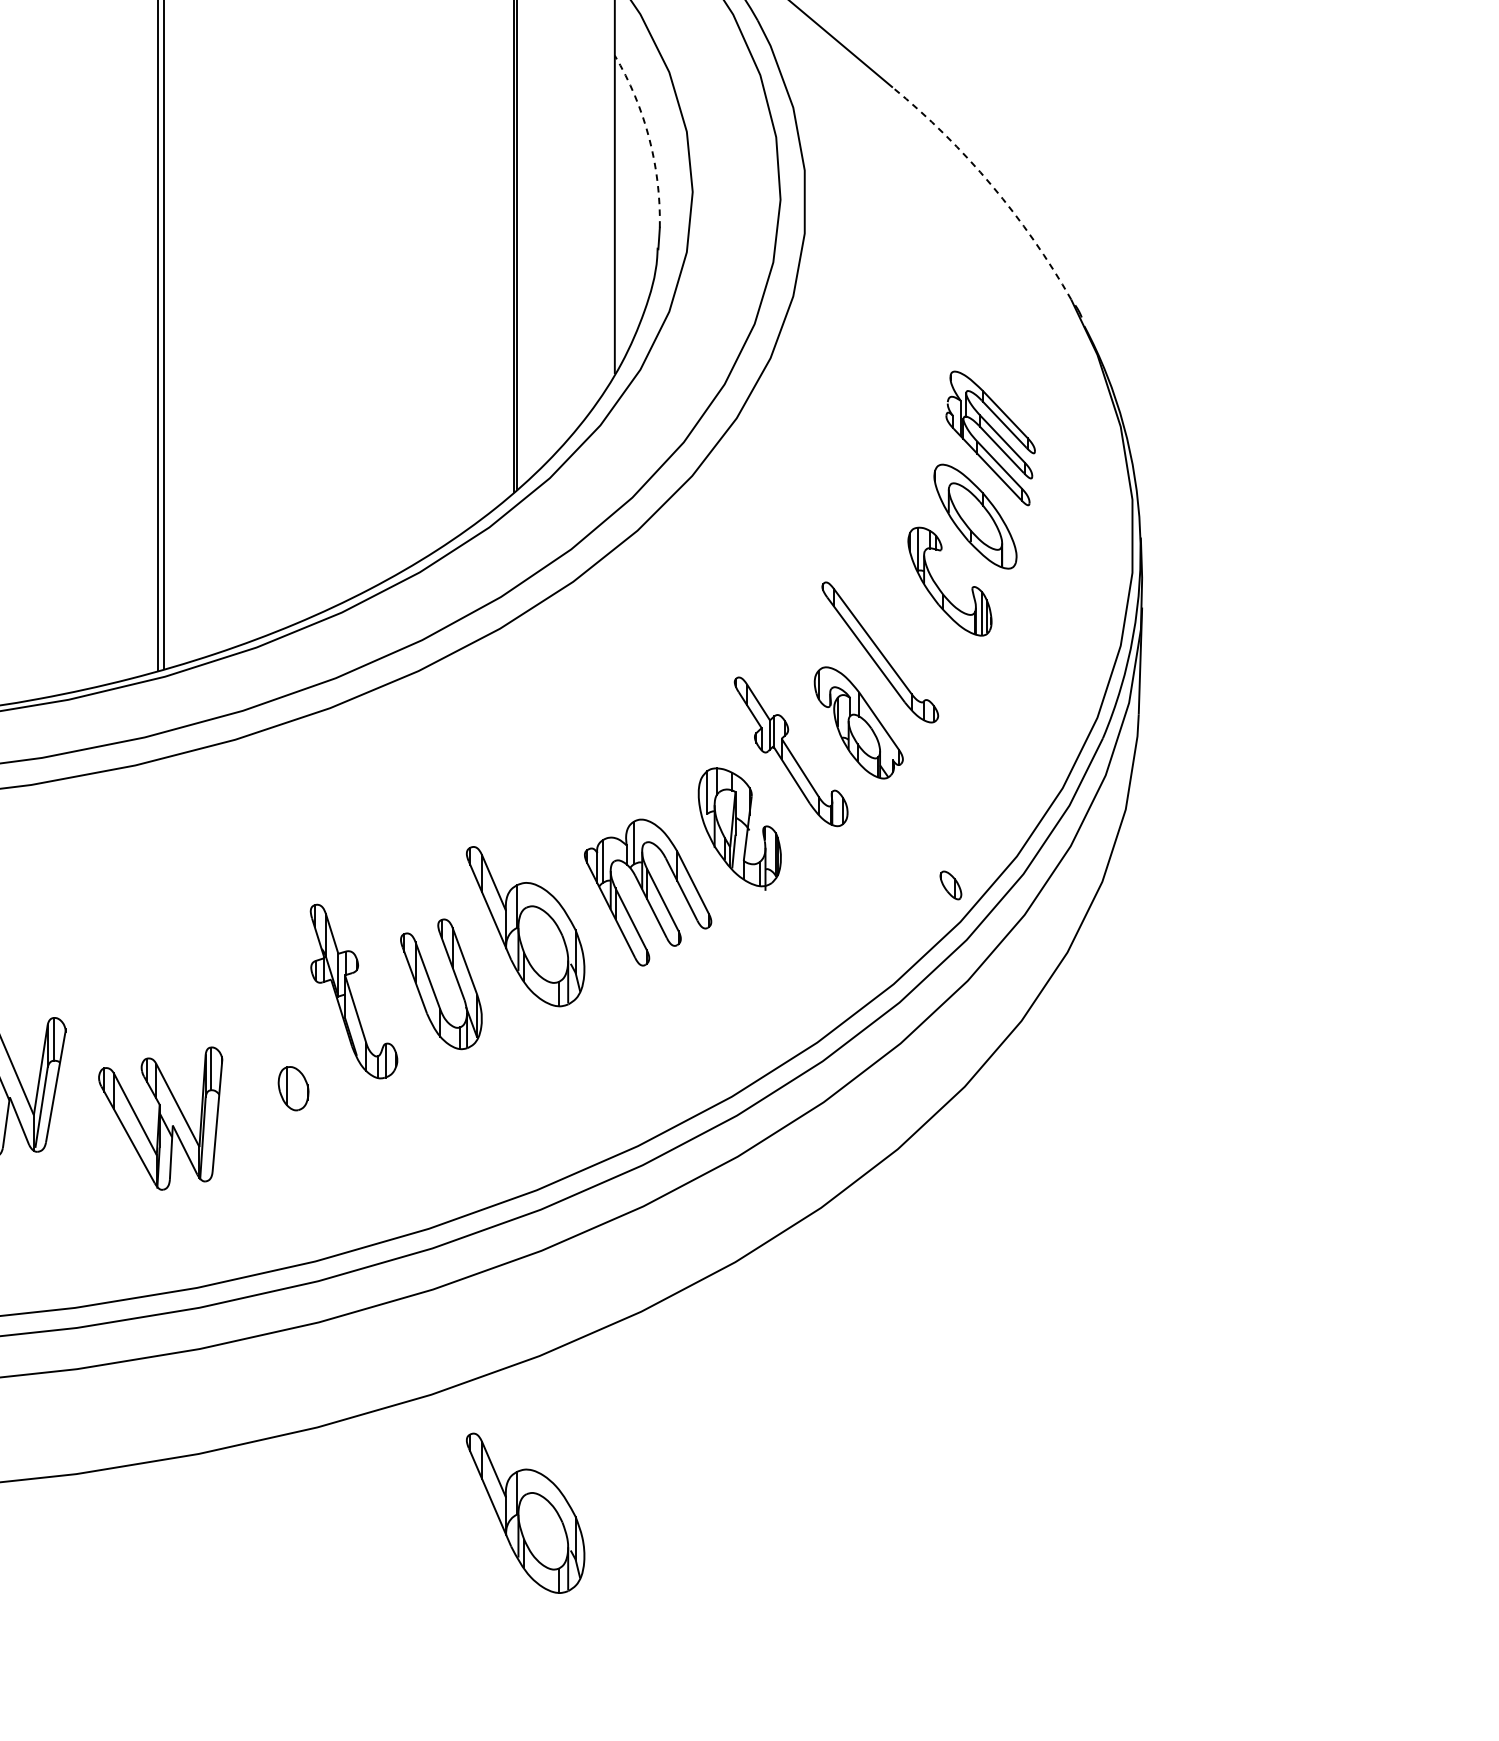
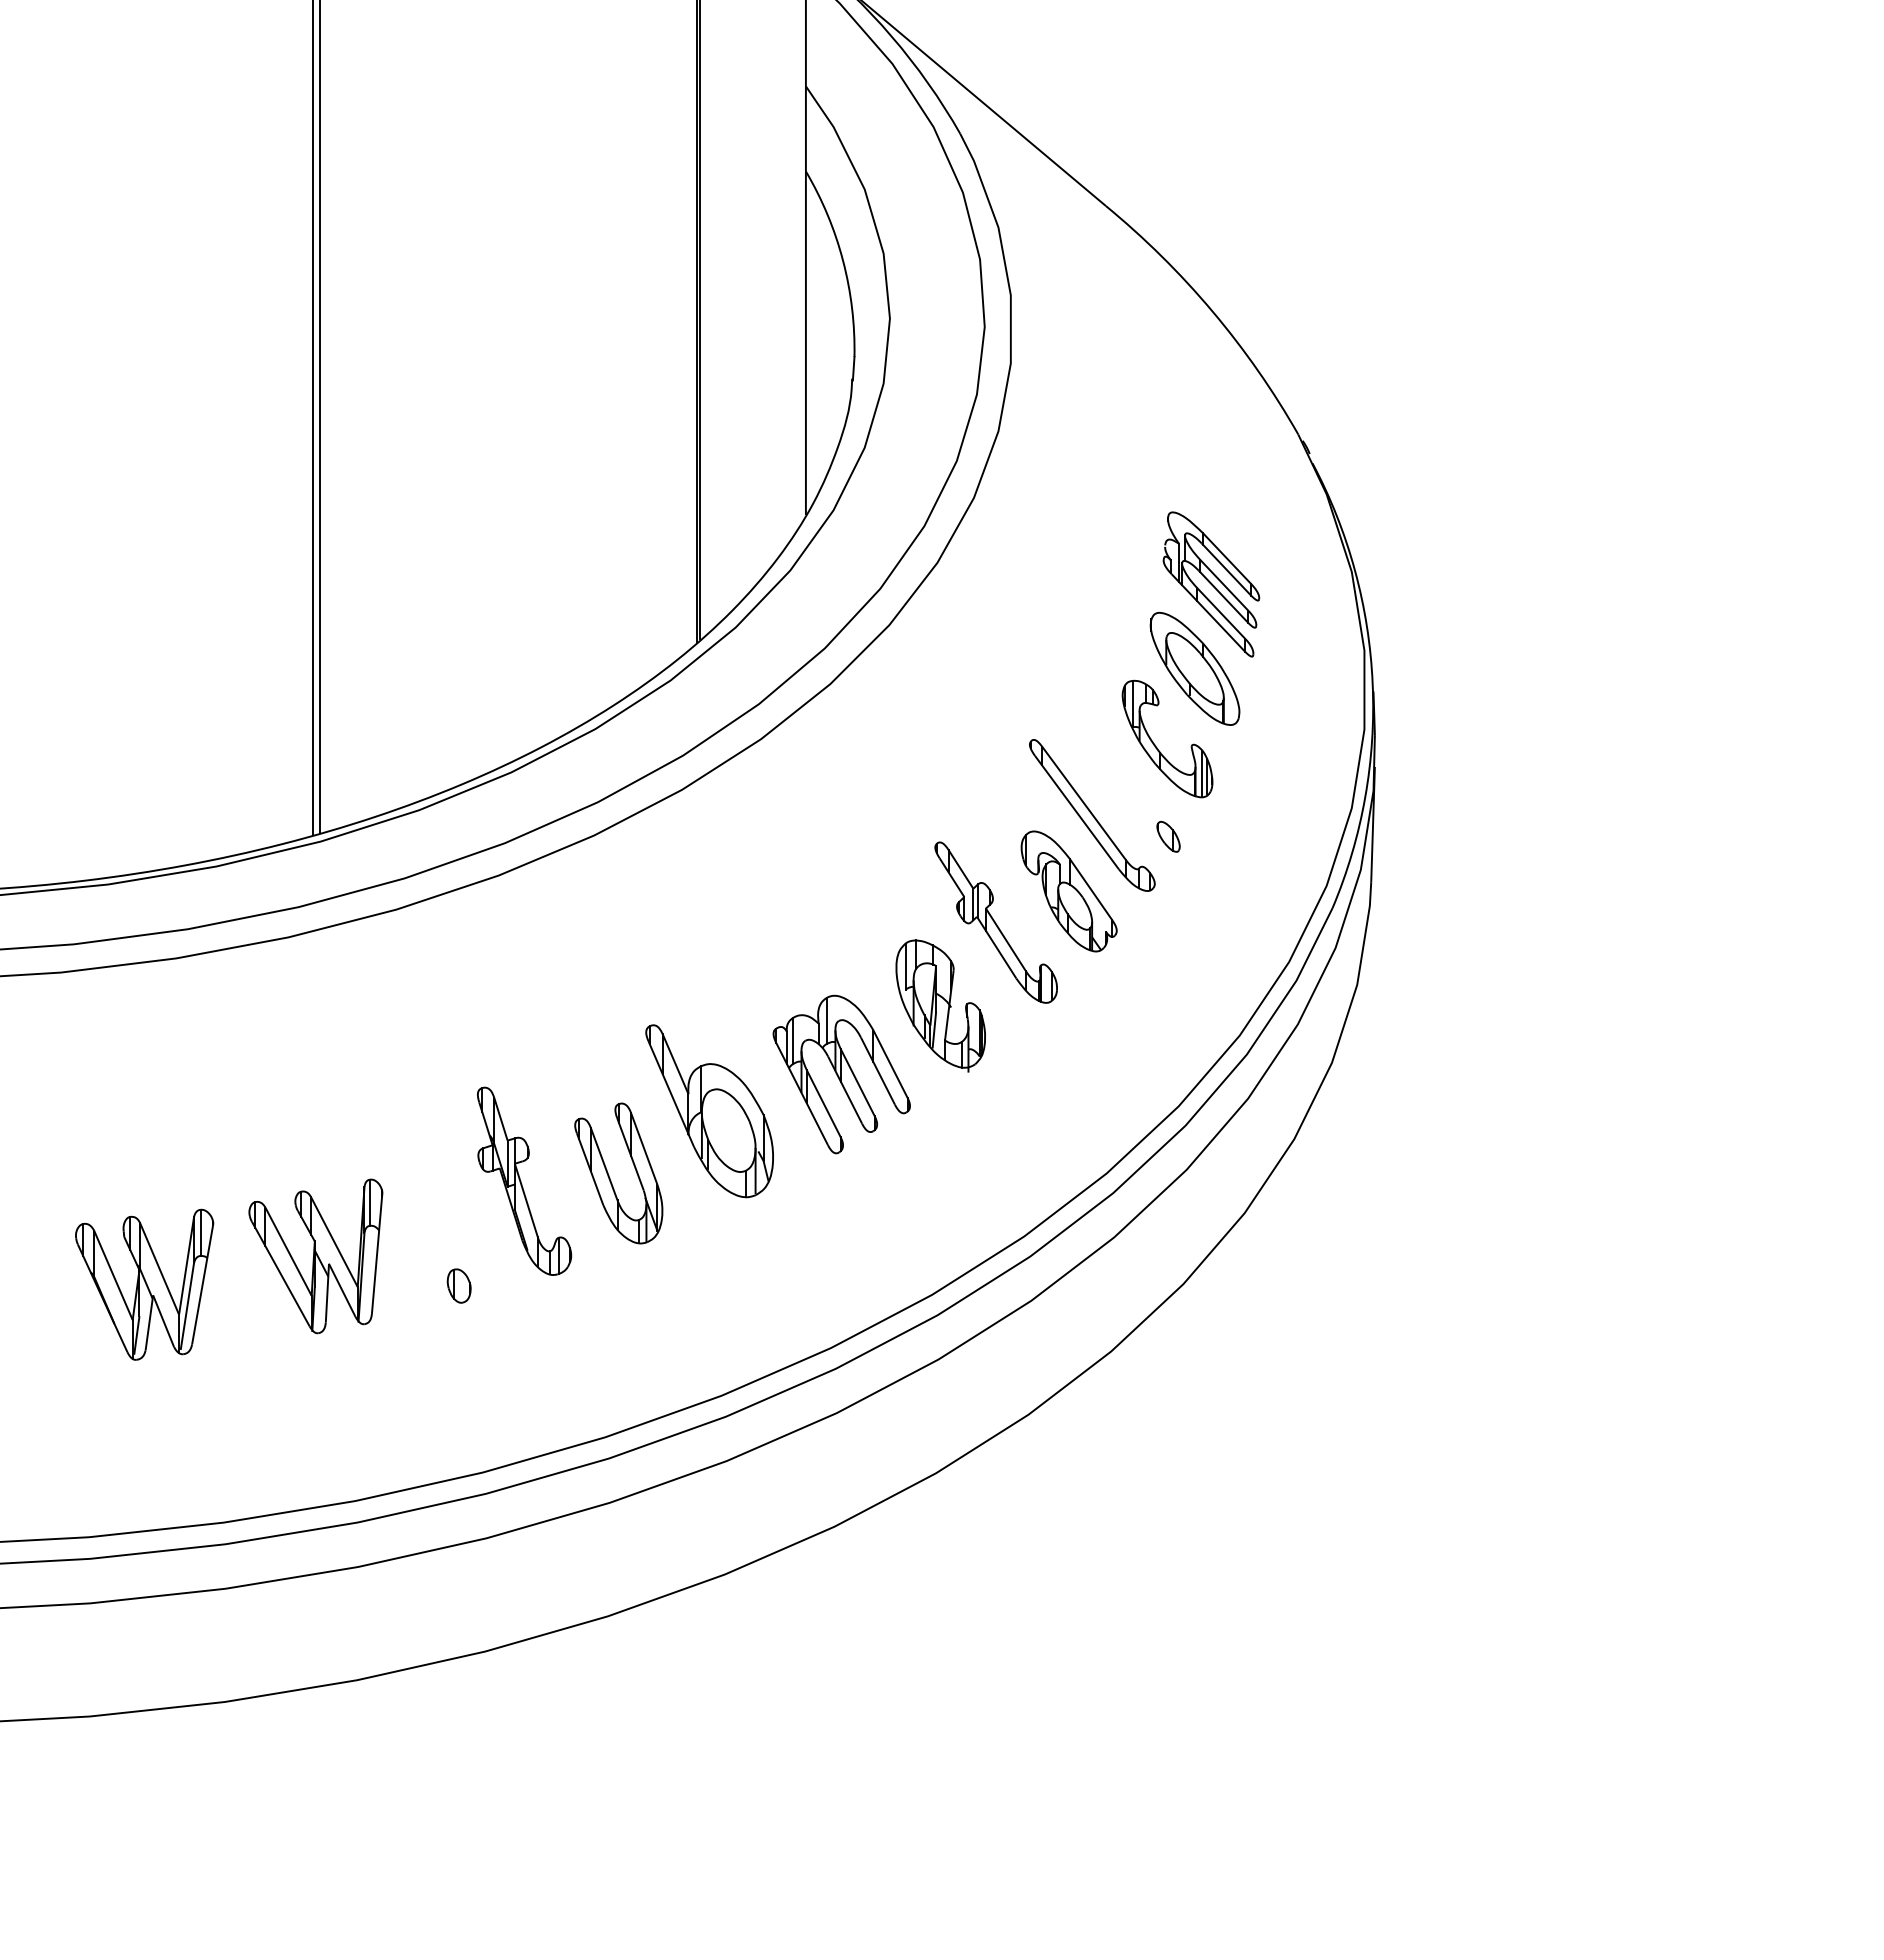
arc: (649, 138) -> (843, 260), dashed -> solid
arc: (991, 185) -> (1212, 311), dashed -> solid
part: (950, 885) -> (1168, 836), moved
part: (292, 1088) -> (458, 1285), size x0.71
part: (160, 1118) -> (315, 1256), moved
part: (525, 1513) -> (709, 1744), removed

